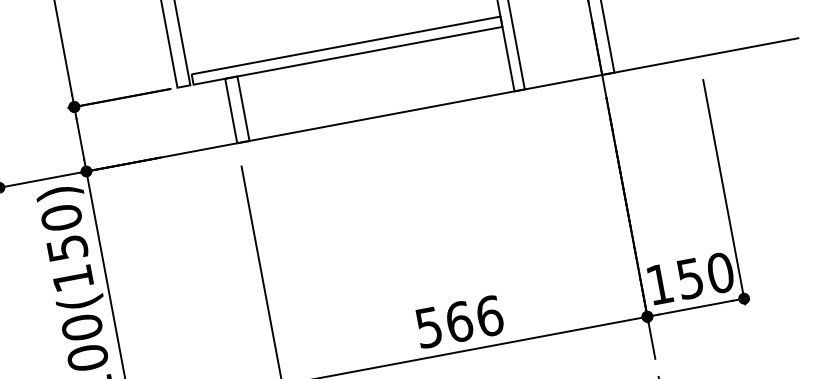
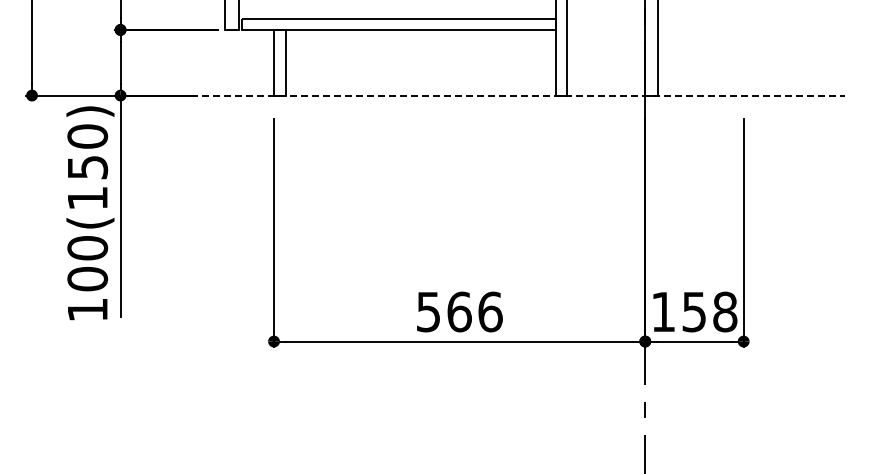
line: (445, 104) -> (485, 95), solid -> dashed
text: (720, 272) -> (725, 311), 150 -> 158

